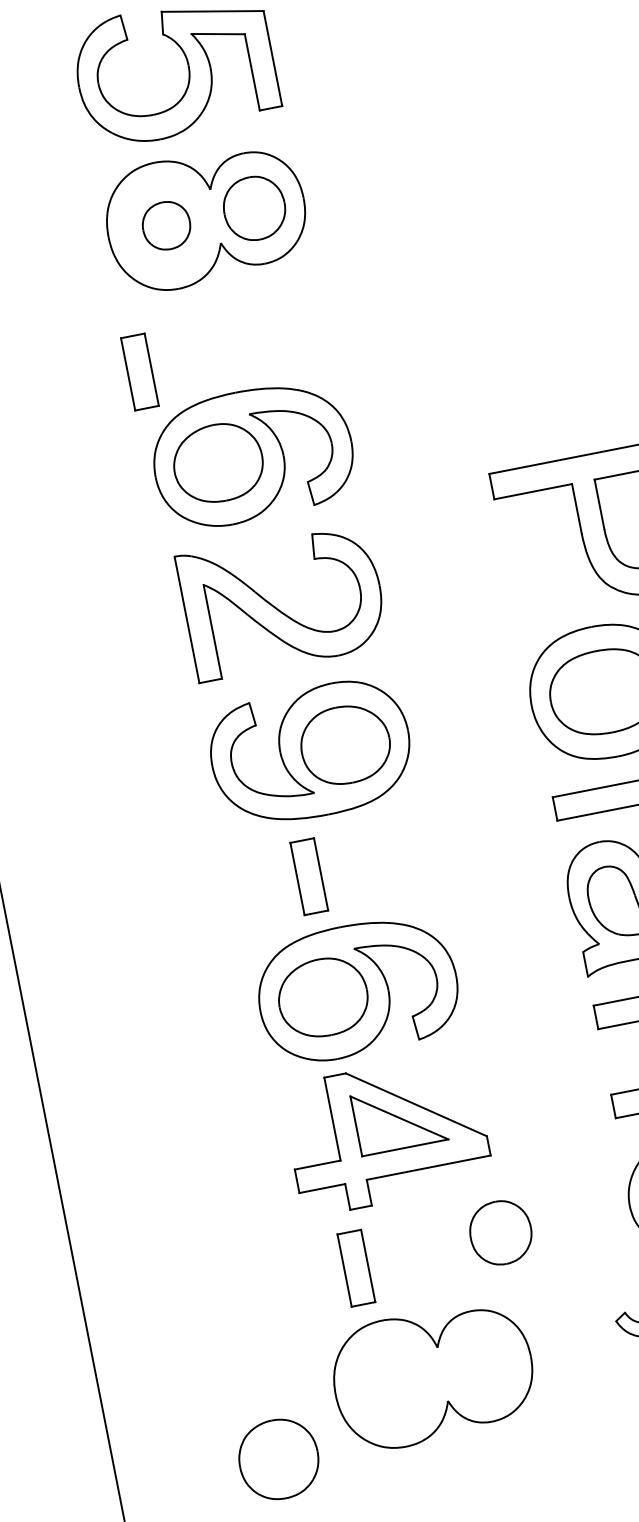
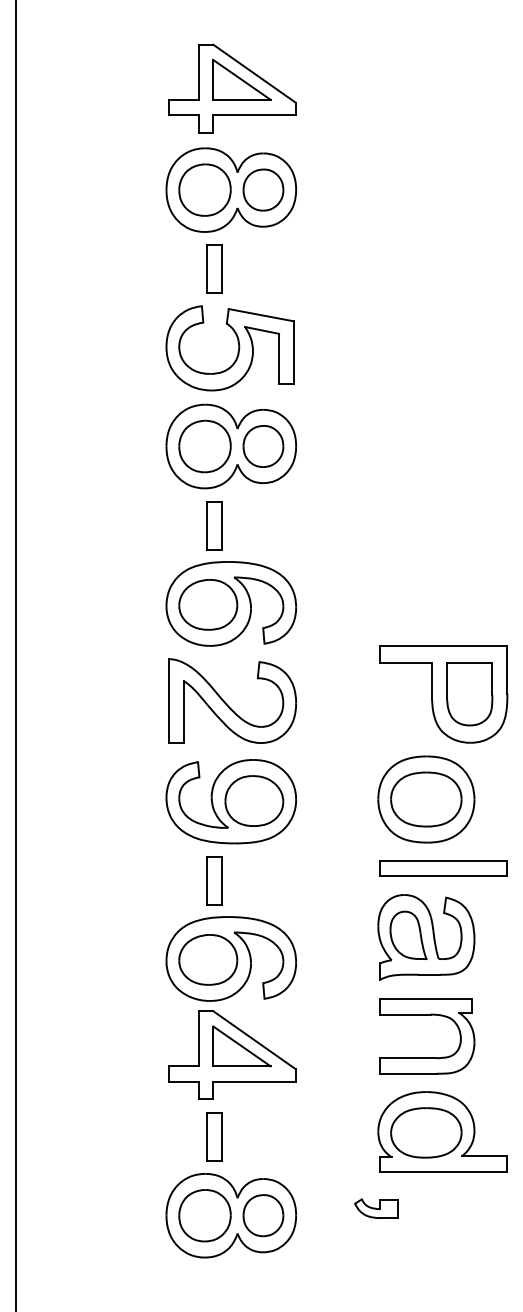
part: (165, 225) -> (204, 446), size x1.67
part: (139, 371) -> (214, 525), moved
part: (500, 1232) -> (263, 1215), moved
part: (356, 1267) -> (214, 1136), moved
part: (278, 1459) -> (204, 1215), moved

